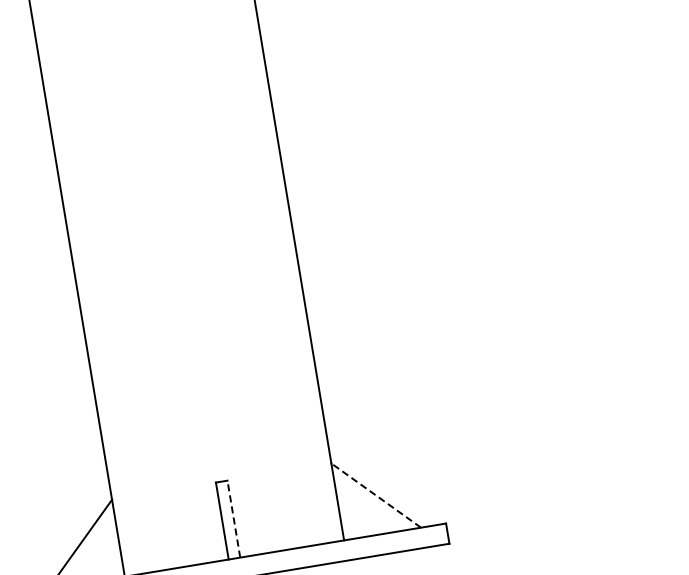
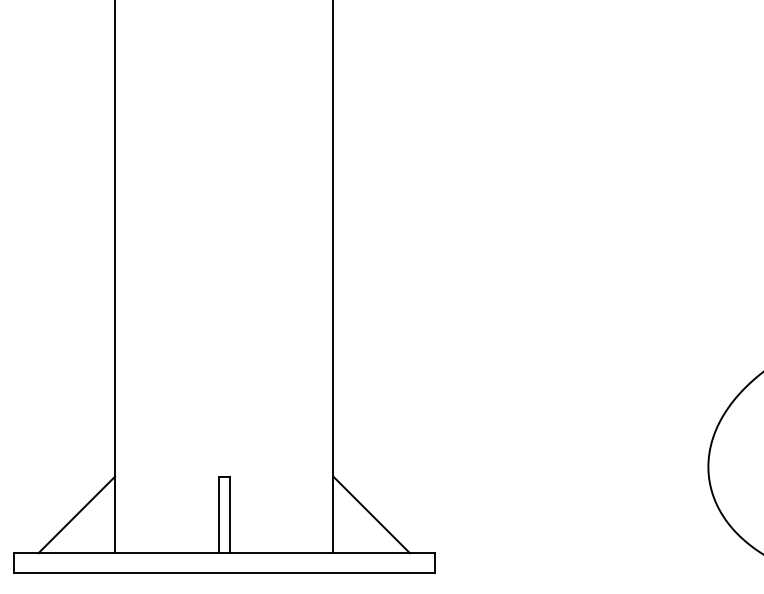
line: (375, 495) -> (371, 514), dashed -> solid
line: (233, 518) -> (229, 514), dashed -> solid

